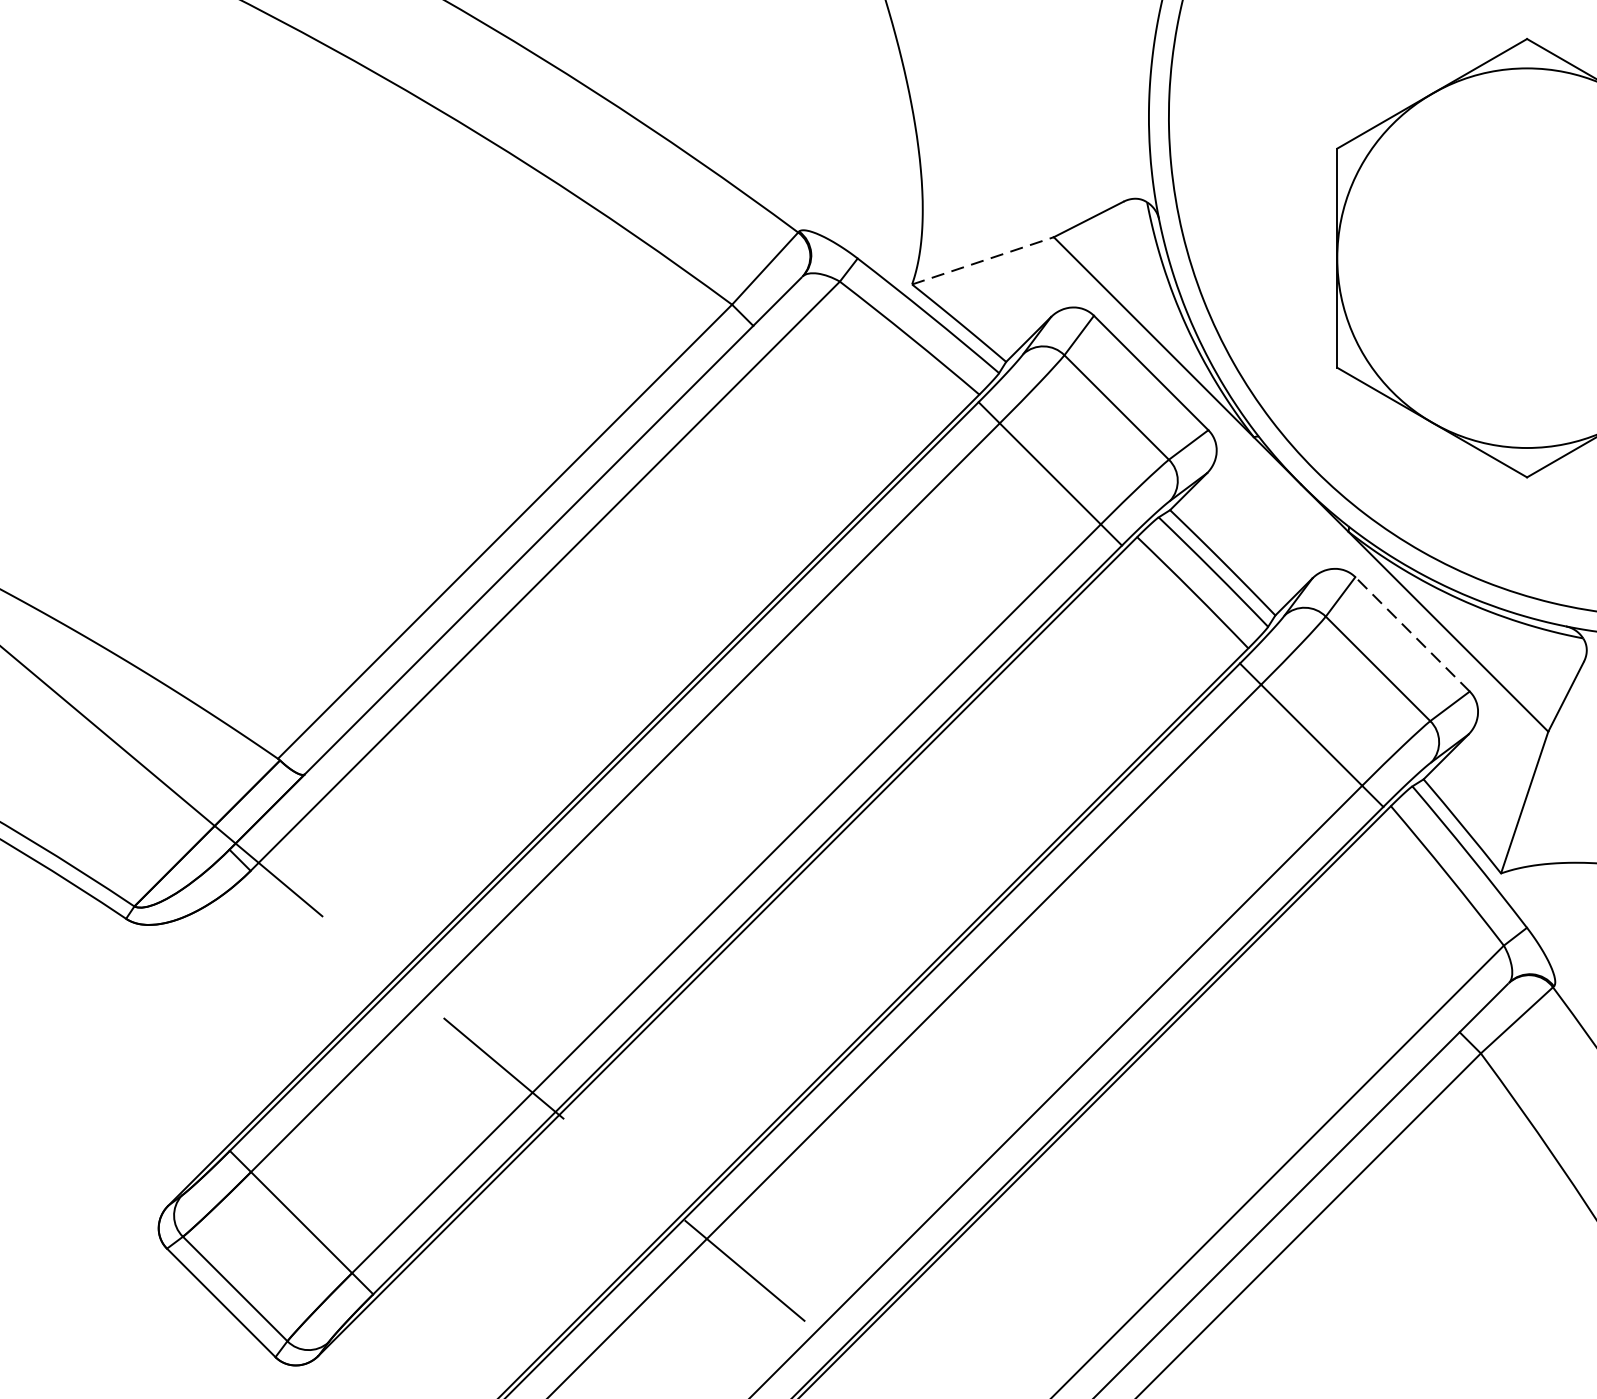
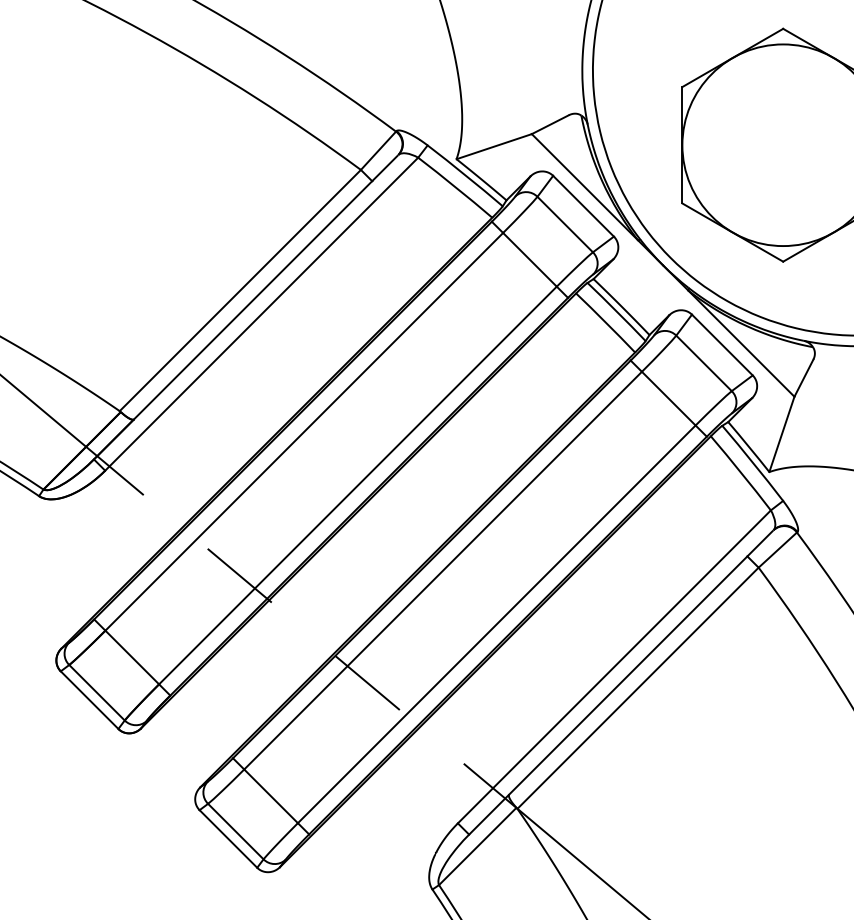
line: (983, 260) -> (494, 146), dashed -> solid
line: (1412, 635) -> (722, 345), dashed -> solid

